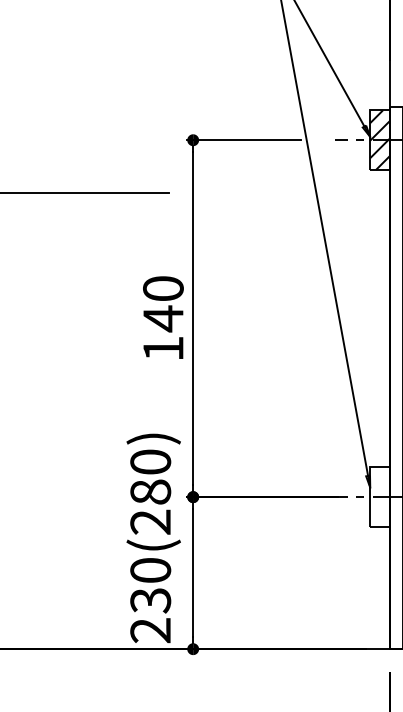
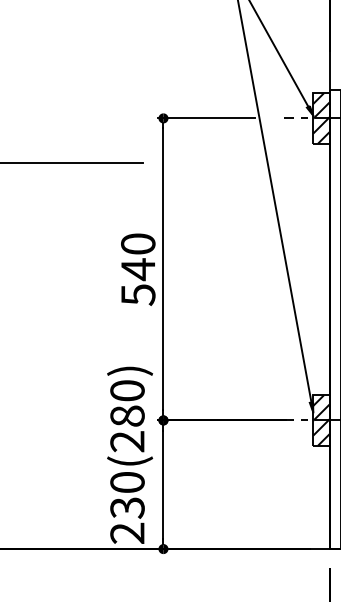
text: (163, 348) -> (138, 294), 140 -> 540
hatch: (380, 496) -> (321, 419), added

